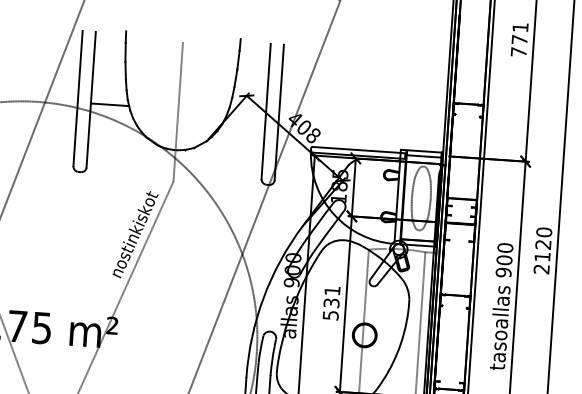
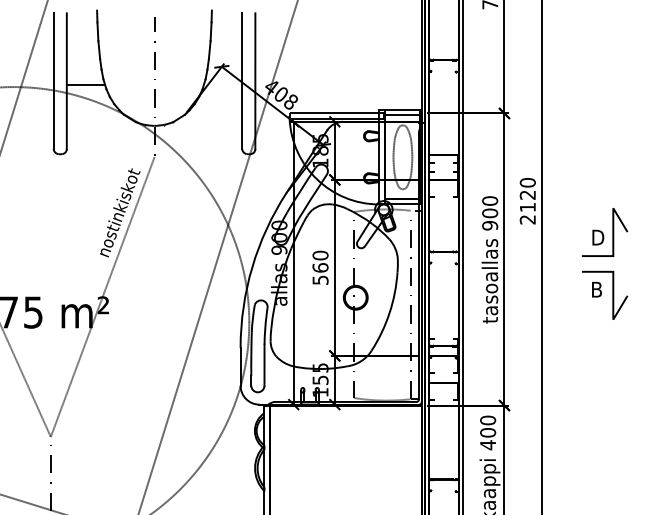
text: (332, 296) -> (320, 261), 531 -> 560

